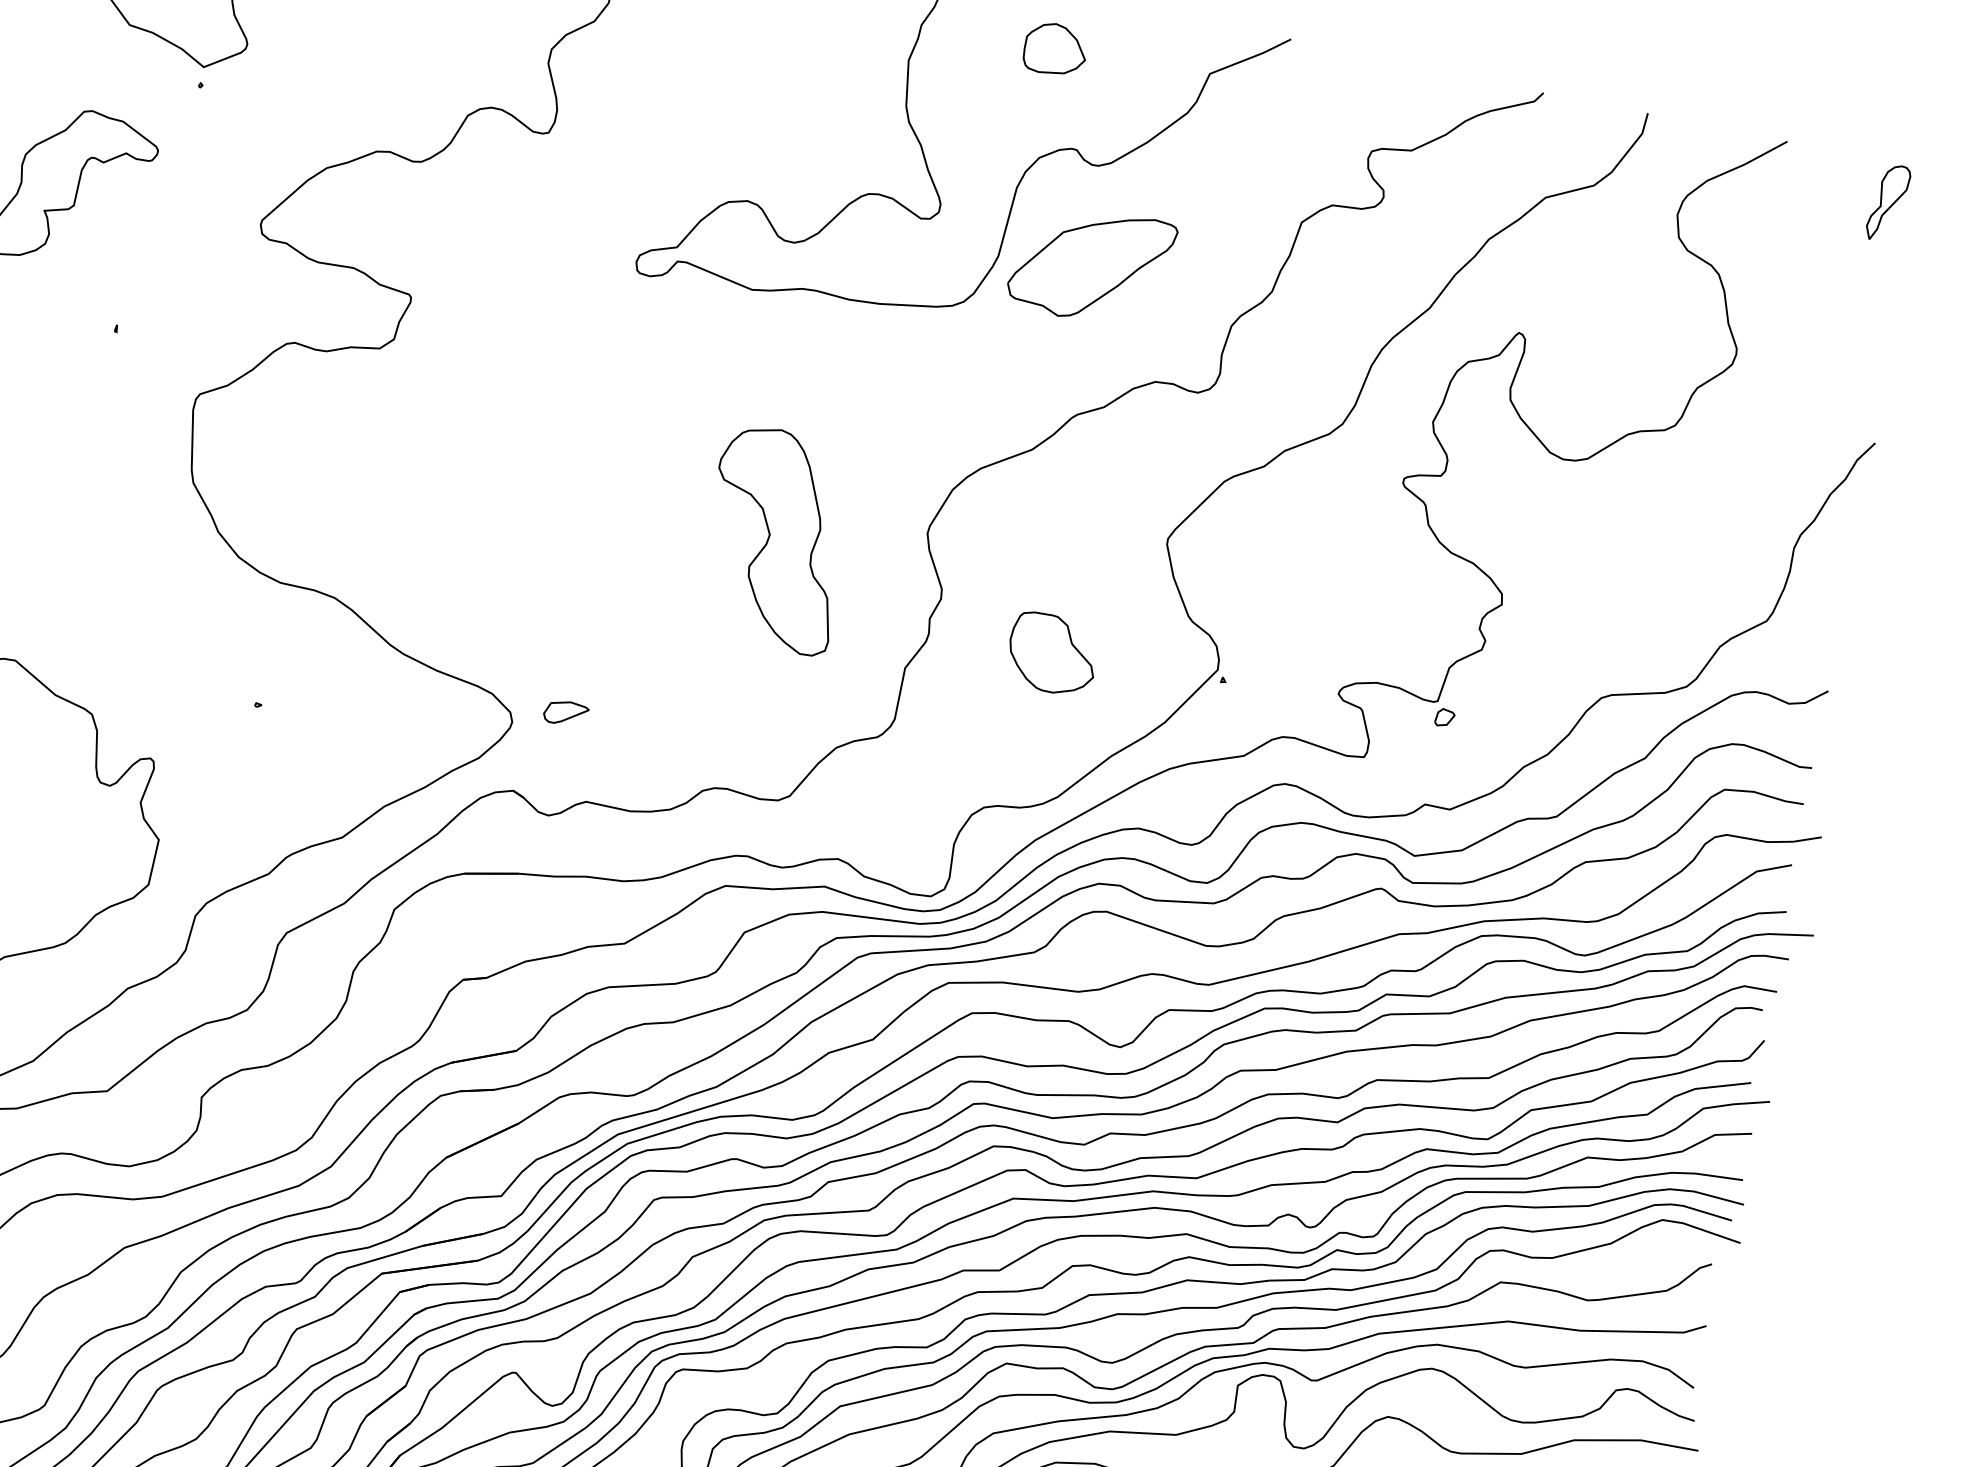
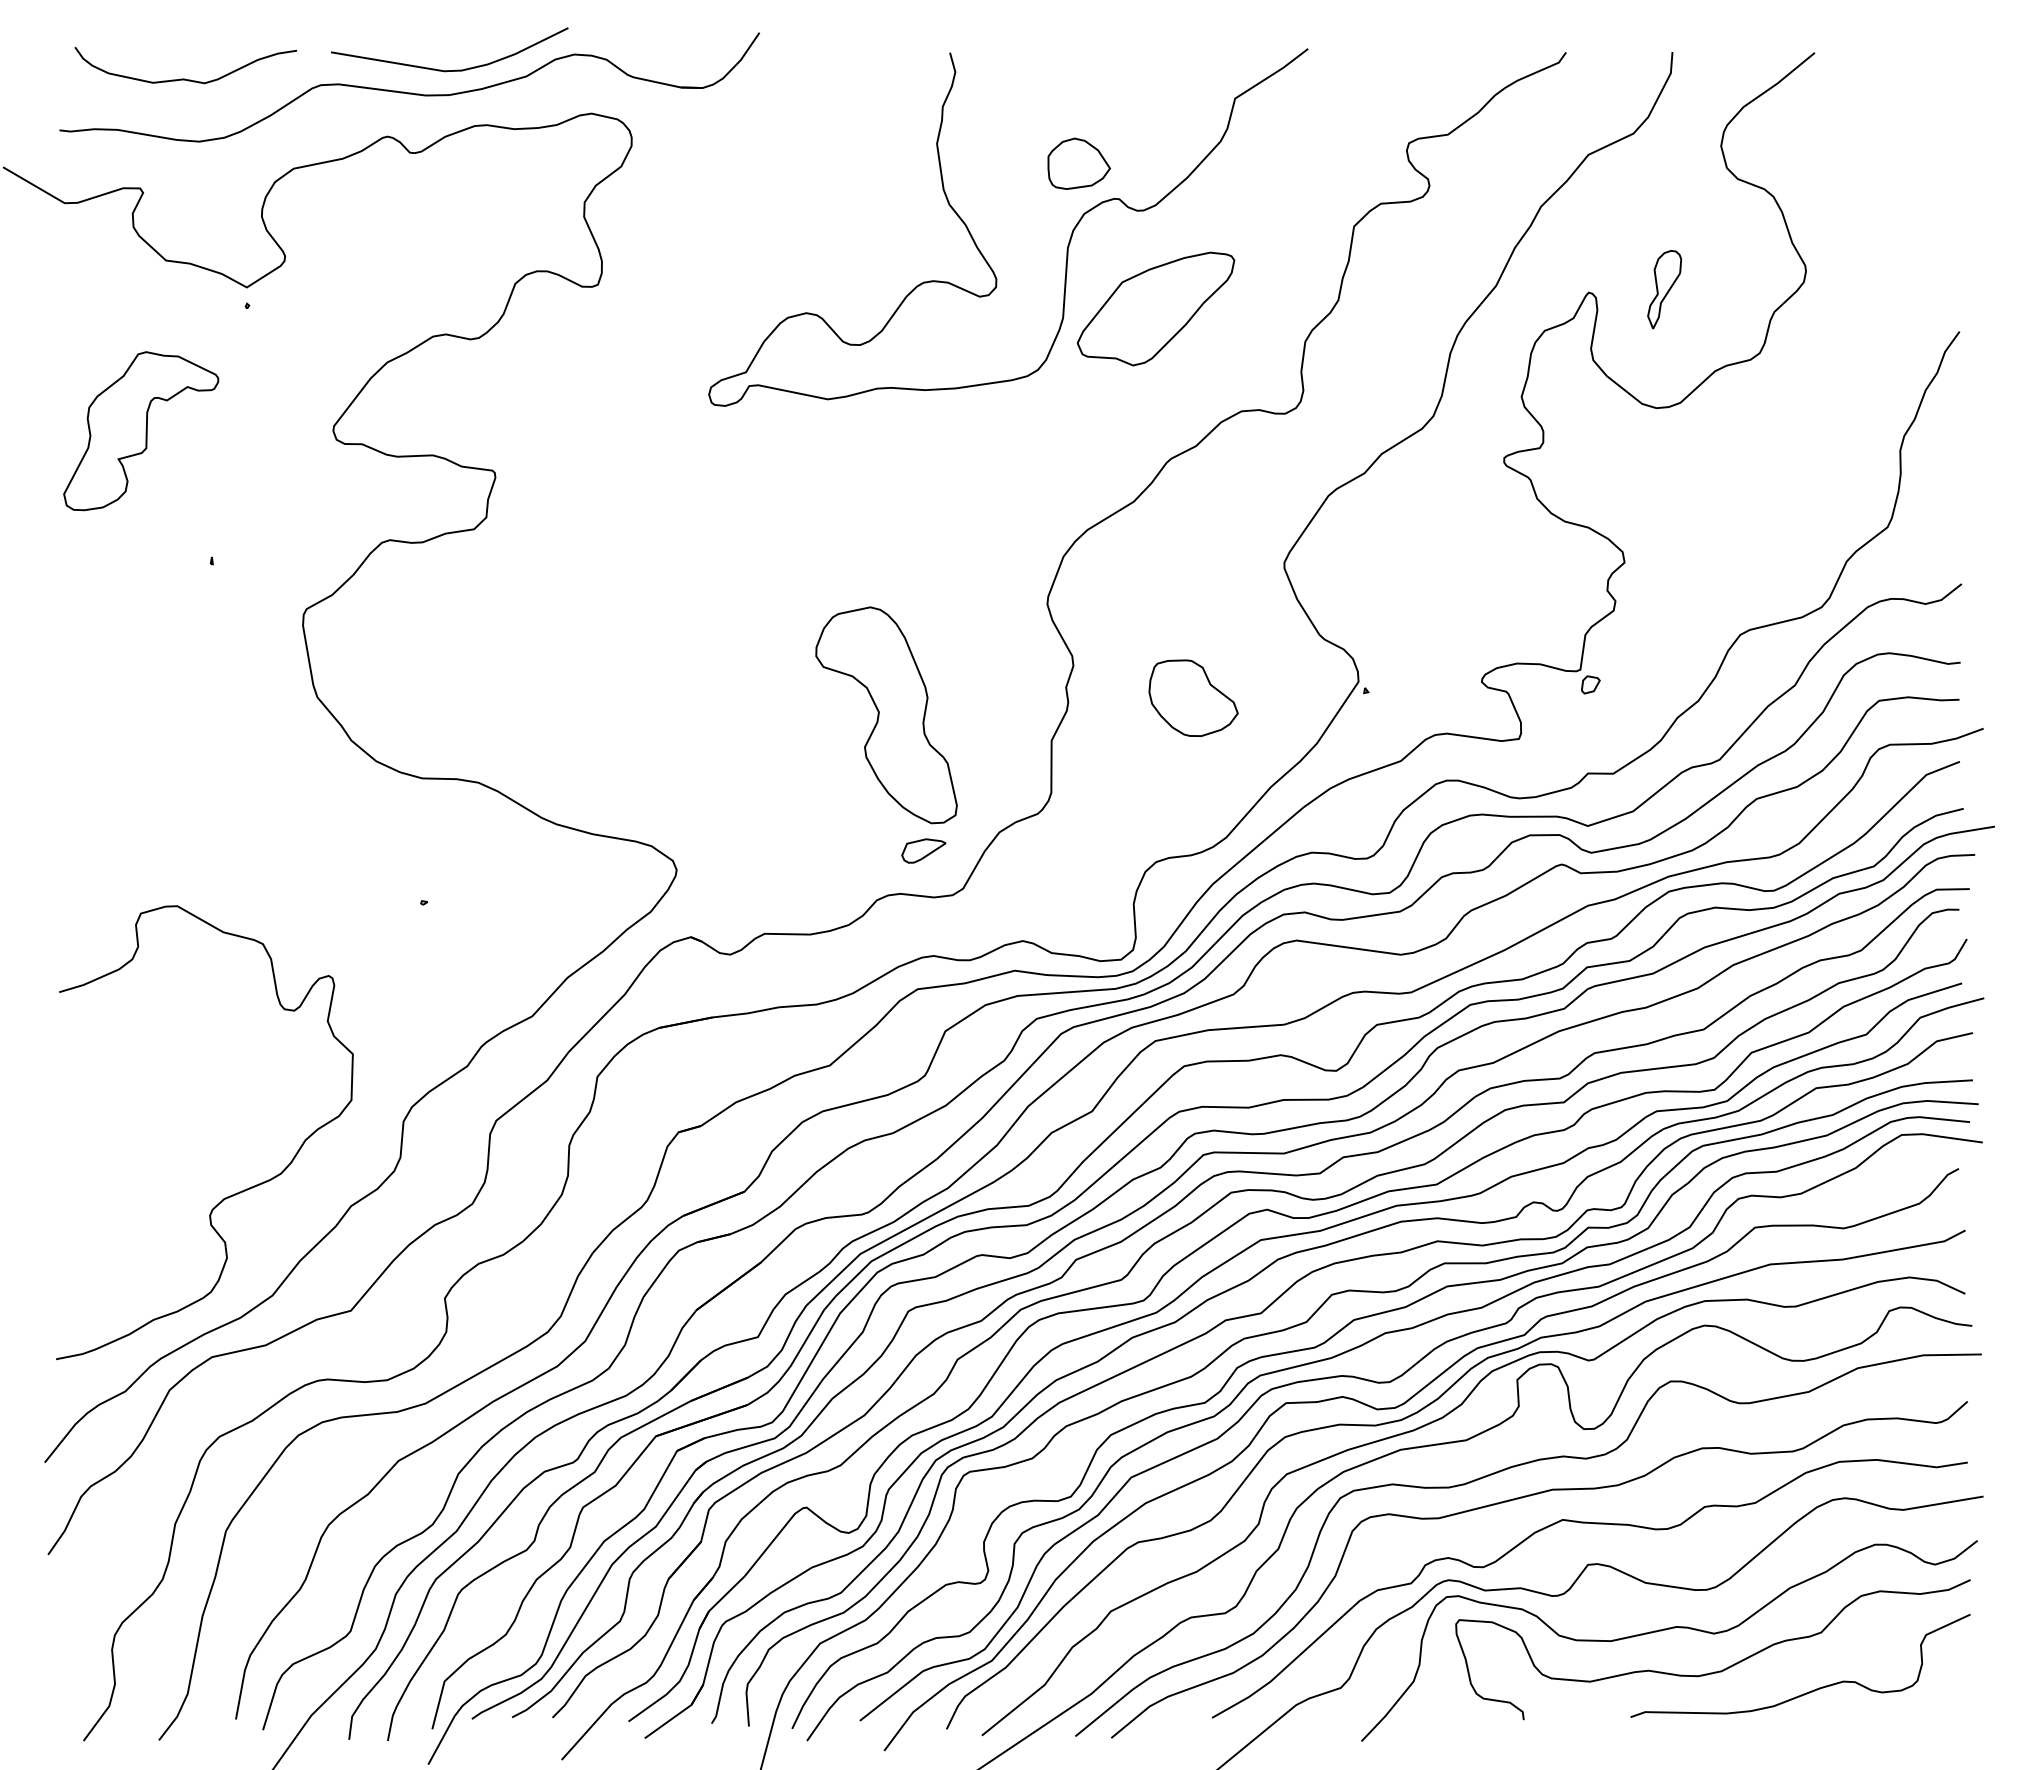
part: (1055, 49) -> (1078, 163), moved
part: (1888, 202) -> (1664, 289), moved
part: (776, 539) -> (886, 715), moved
part: (565, 712) -> (923, 850), moved

